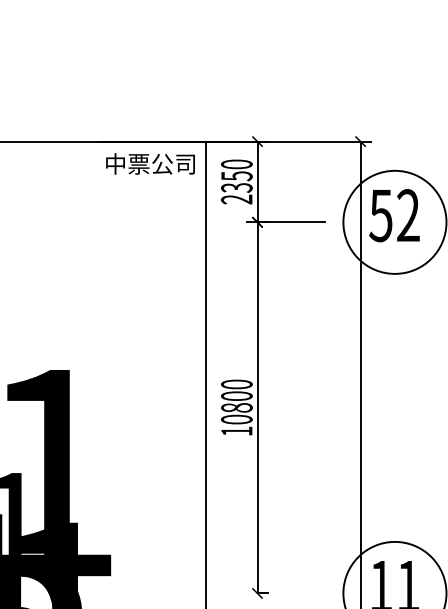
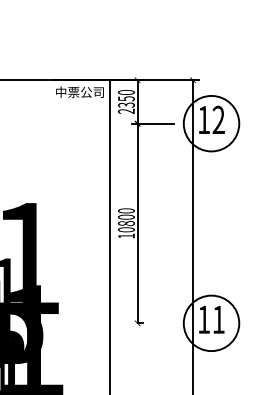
text: (380, 216) -> (203, 120), 52 -> 12

